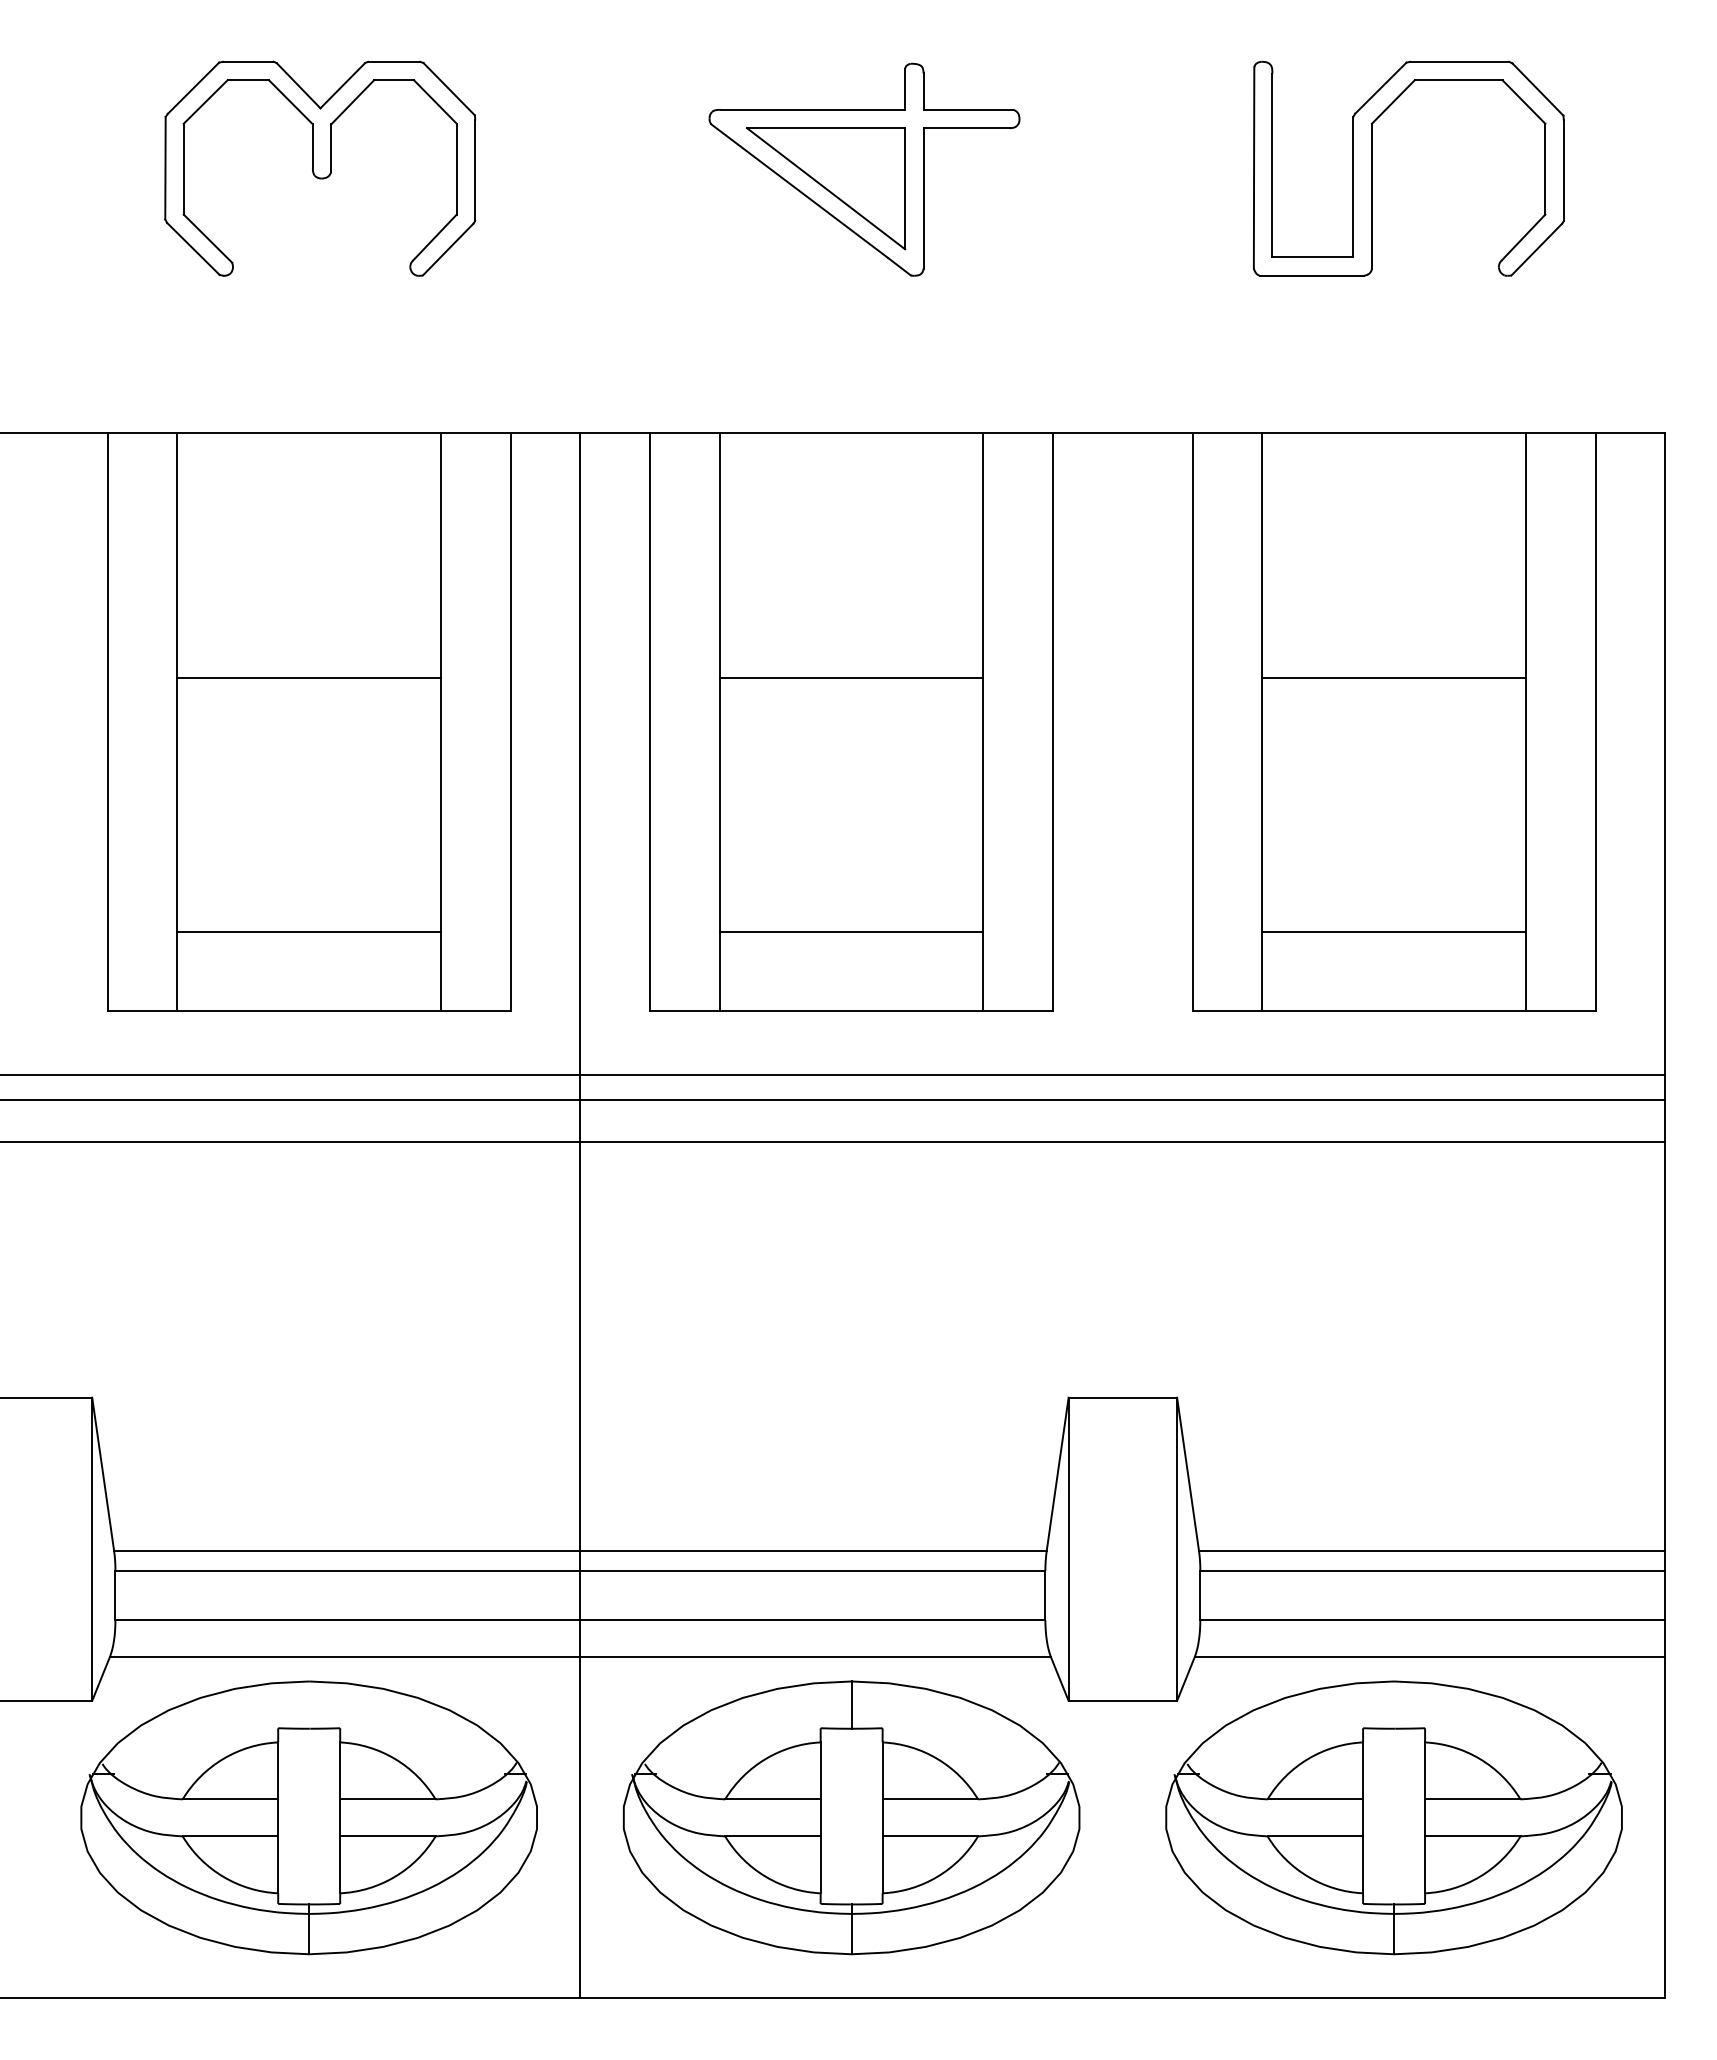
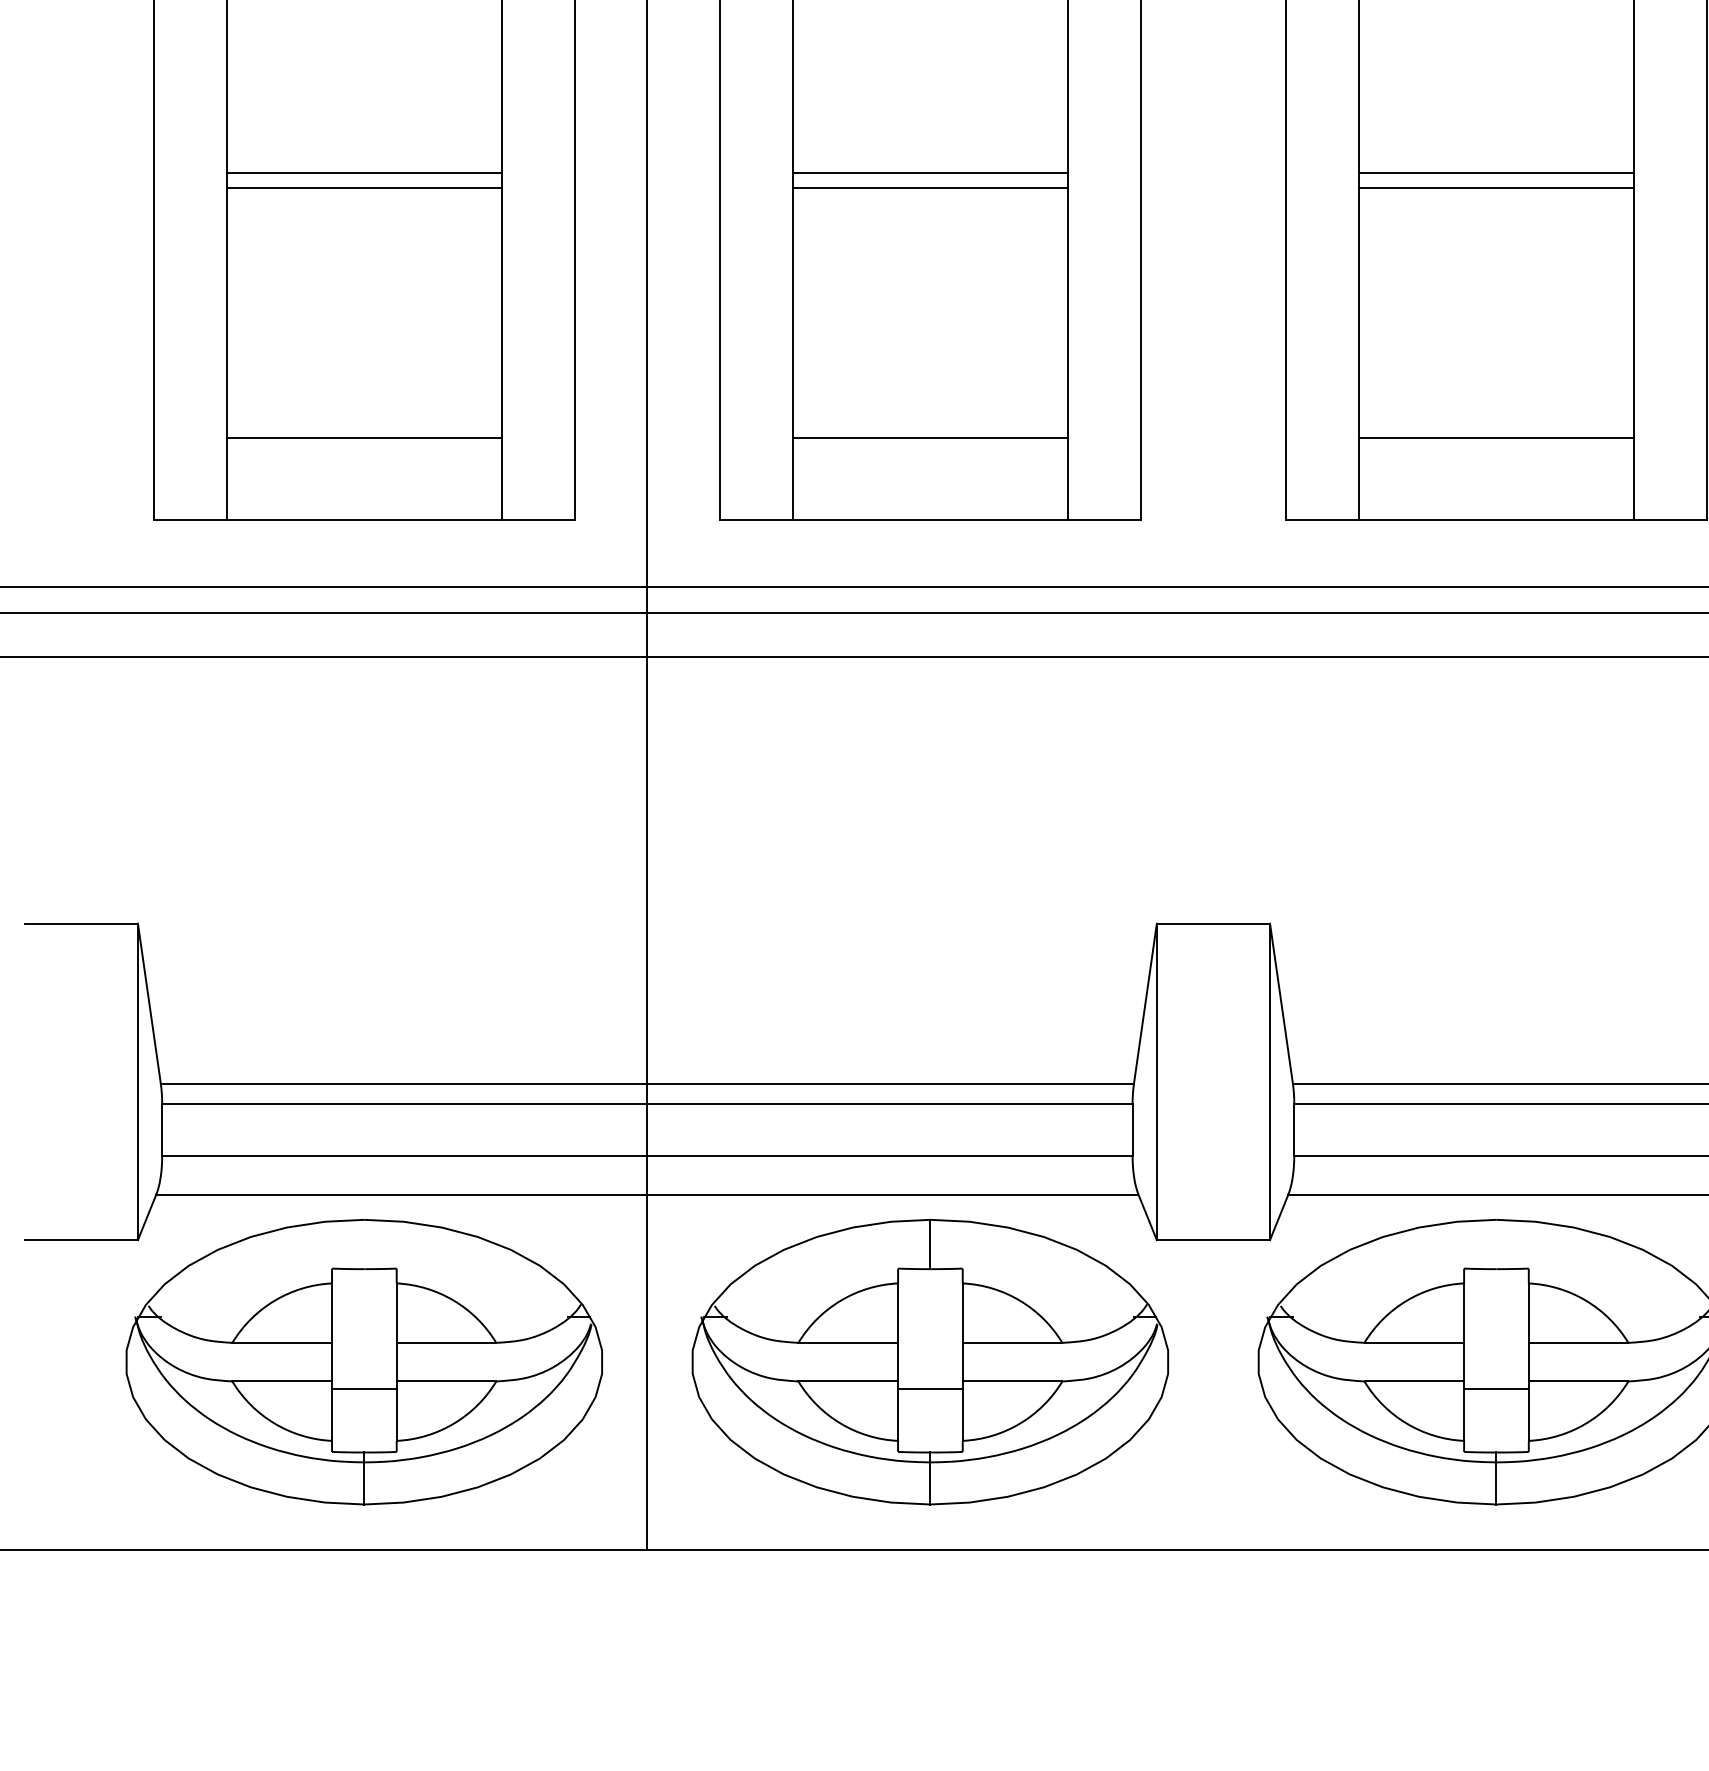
line: (308, 692) -> (363, 187), added
line: (851, 692) -> (930, 187), added
line: (1393, 692) -> (1495, 187), added
line: (309, 1843) -> (364, 1388), added
line: (851, 1843) -> (930, 1388), added
line: (1394, 1843) -> (1496, 1388), added

